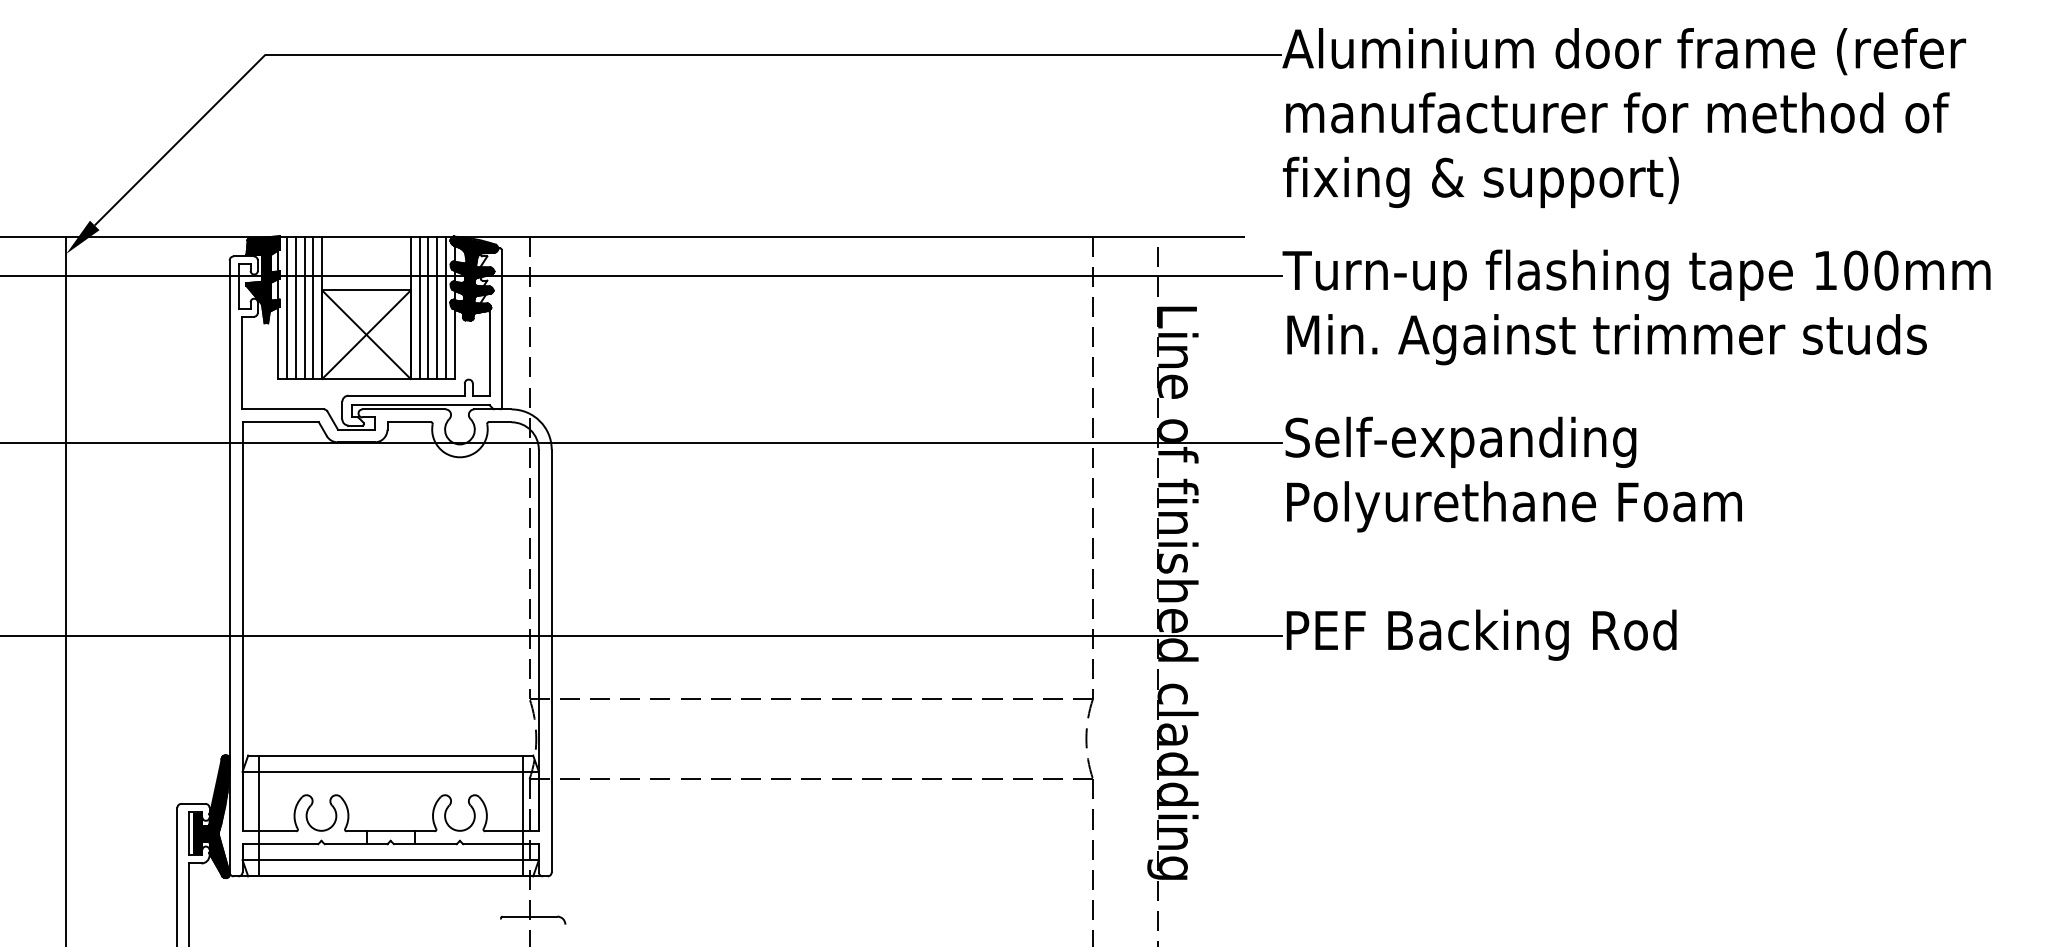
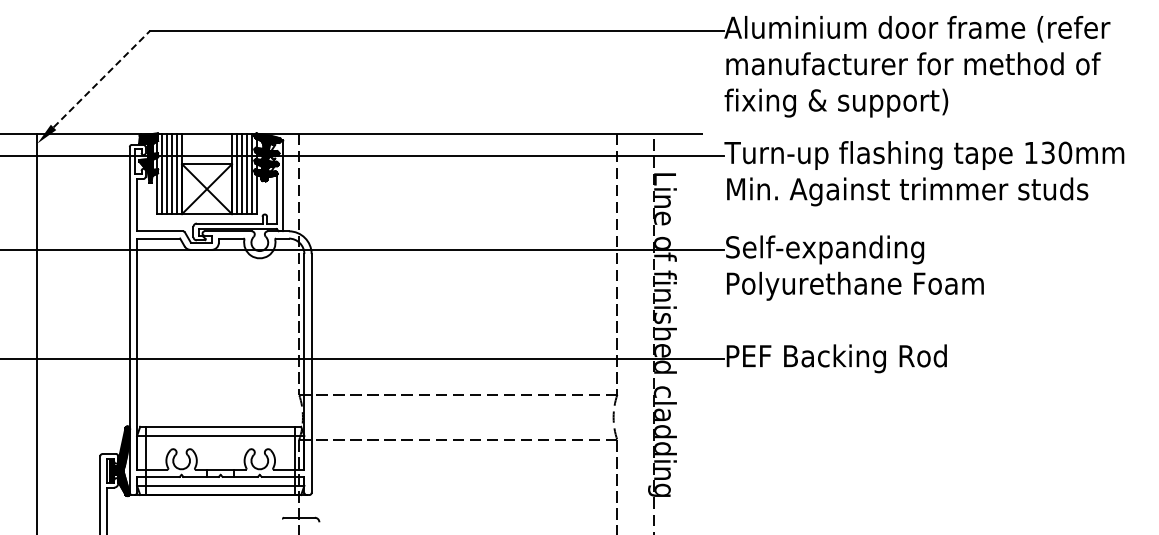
line: (181, 138) -> (102, 78), solid -> dashed
text: (1856, 269) -> (1048, 152), 100mm -> 130mm

